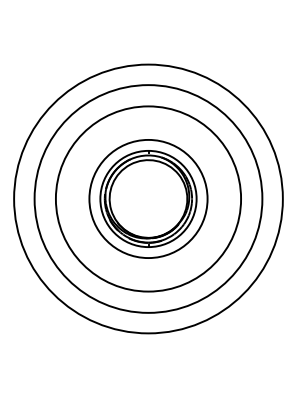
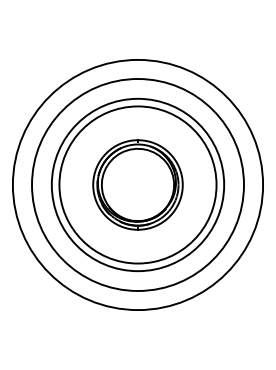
circle: (148, 198) -> (138, 184), size x1.43

